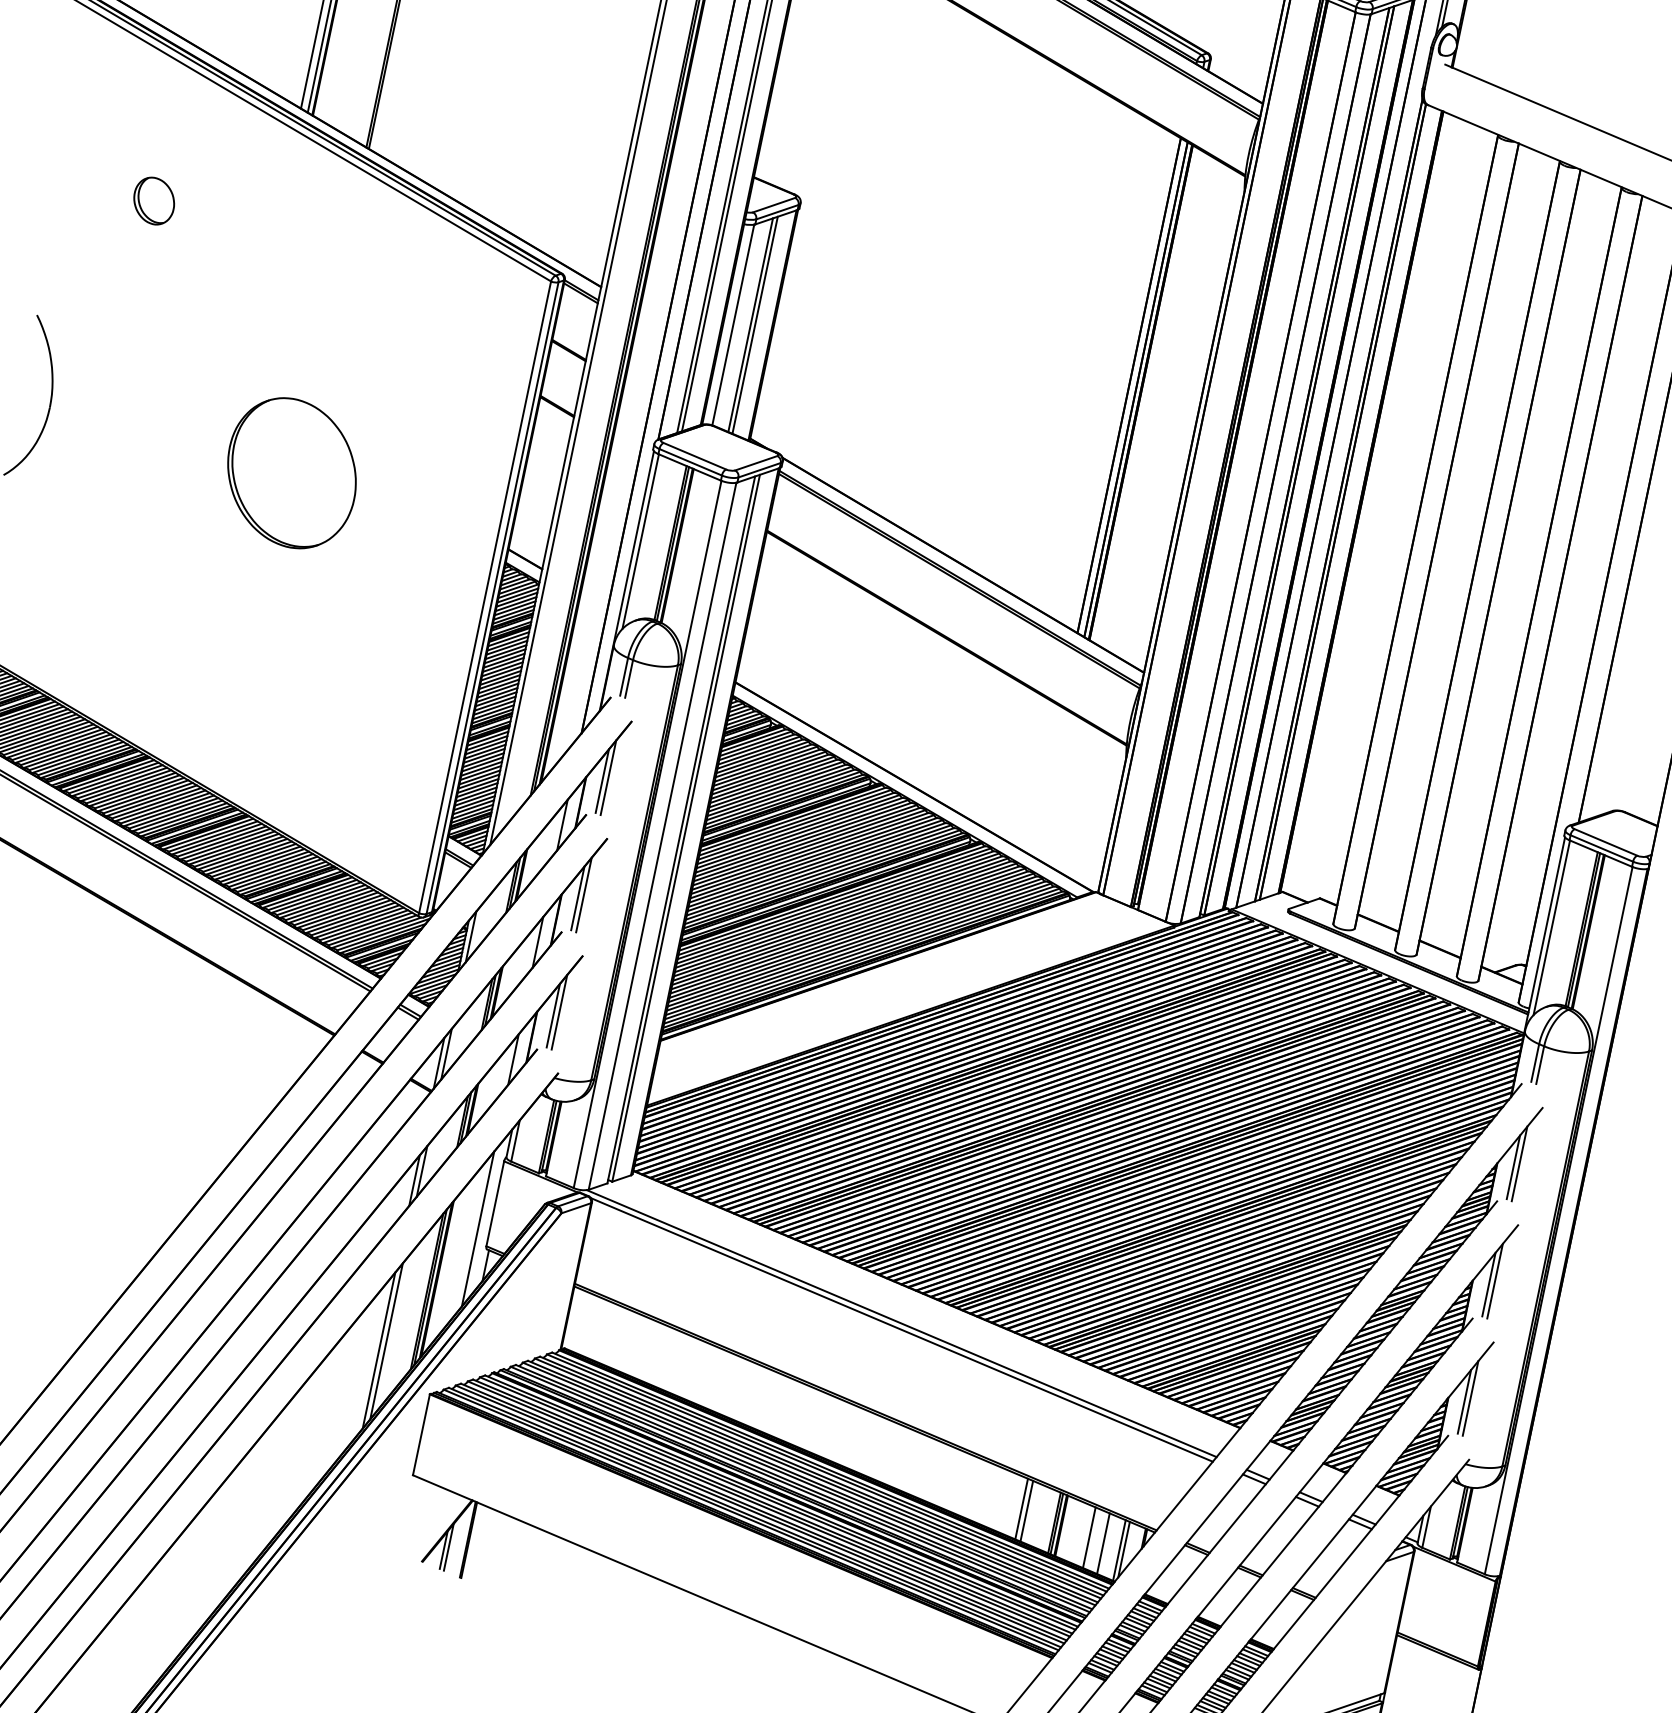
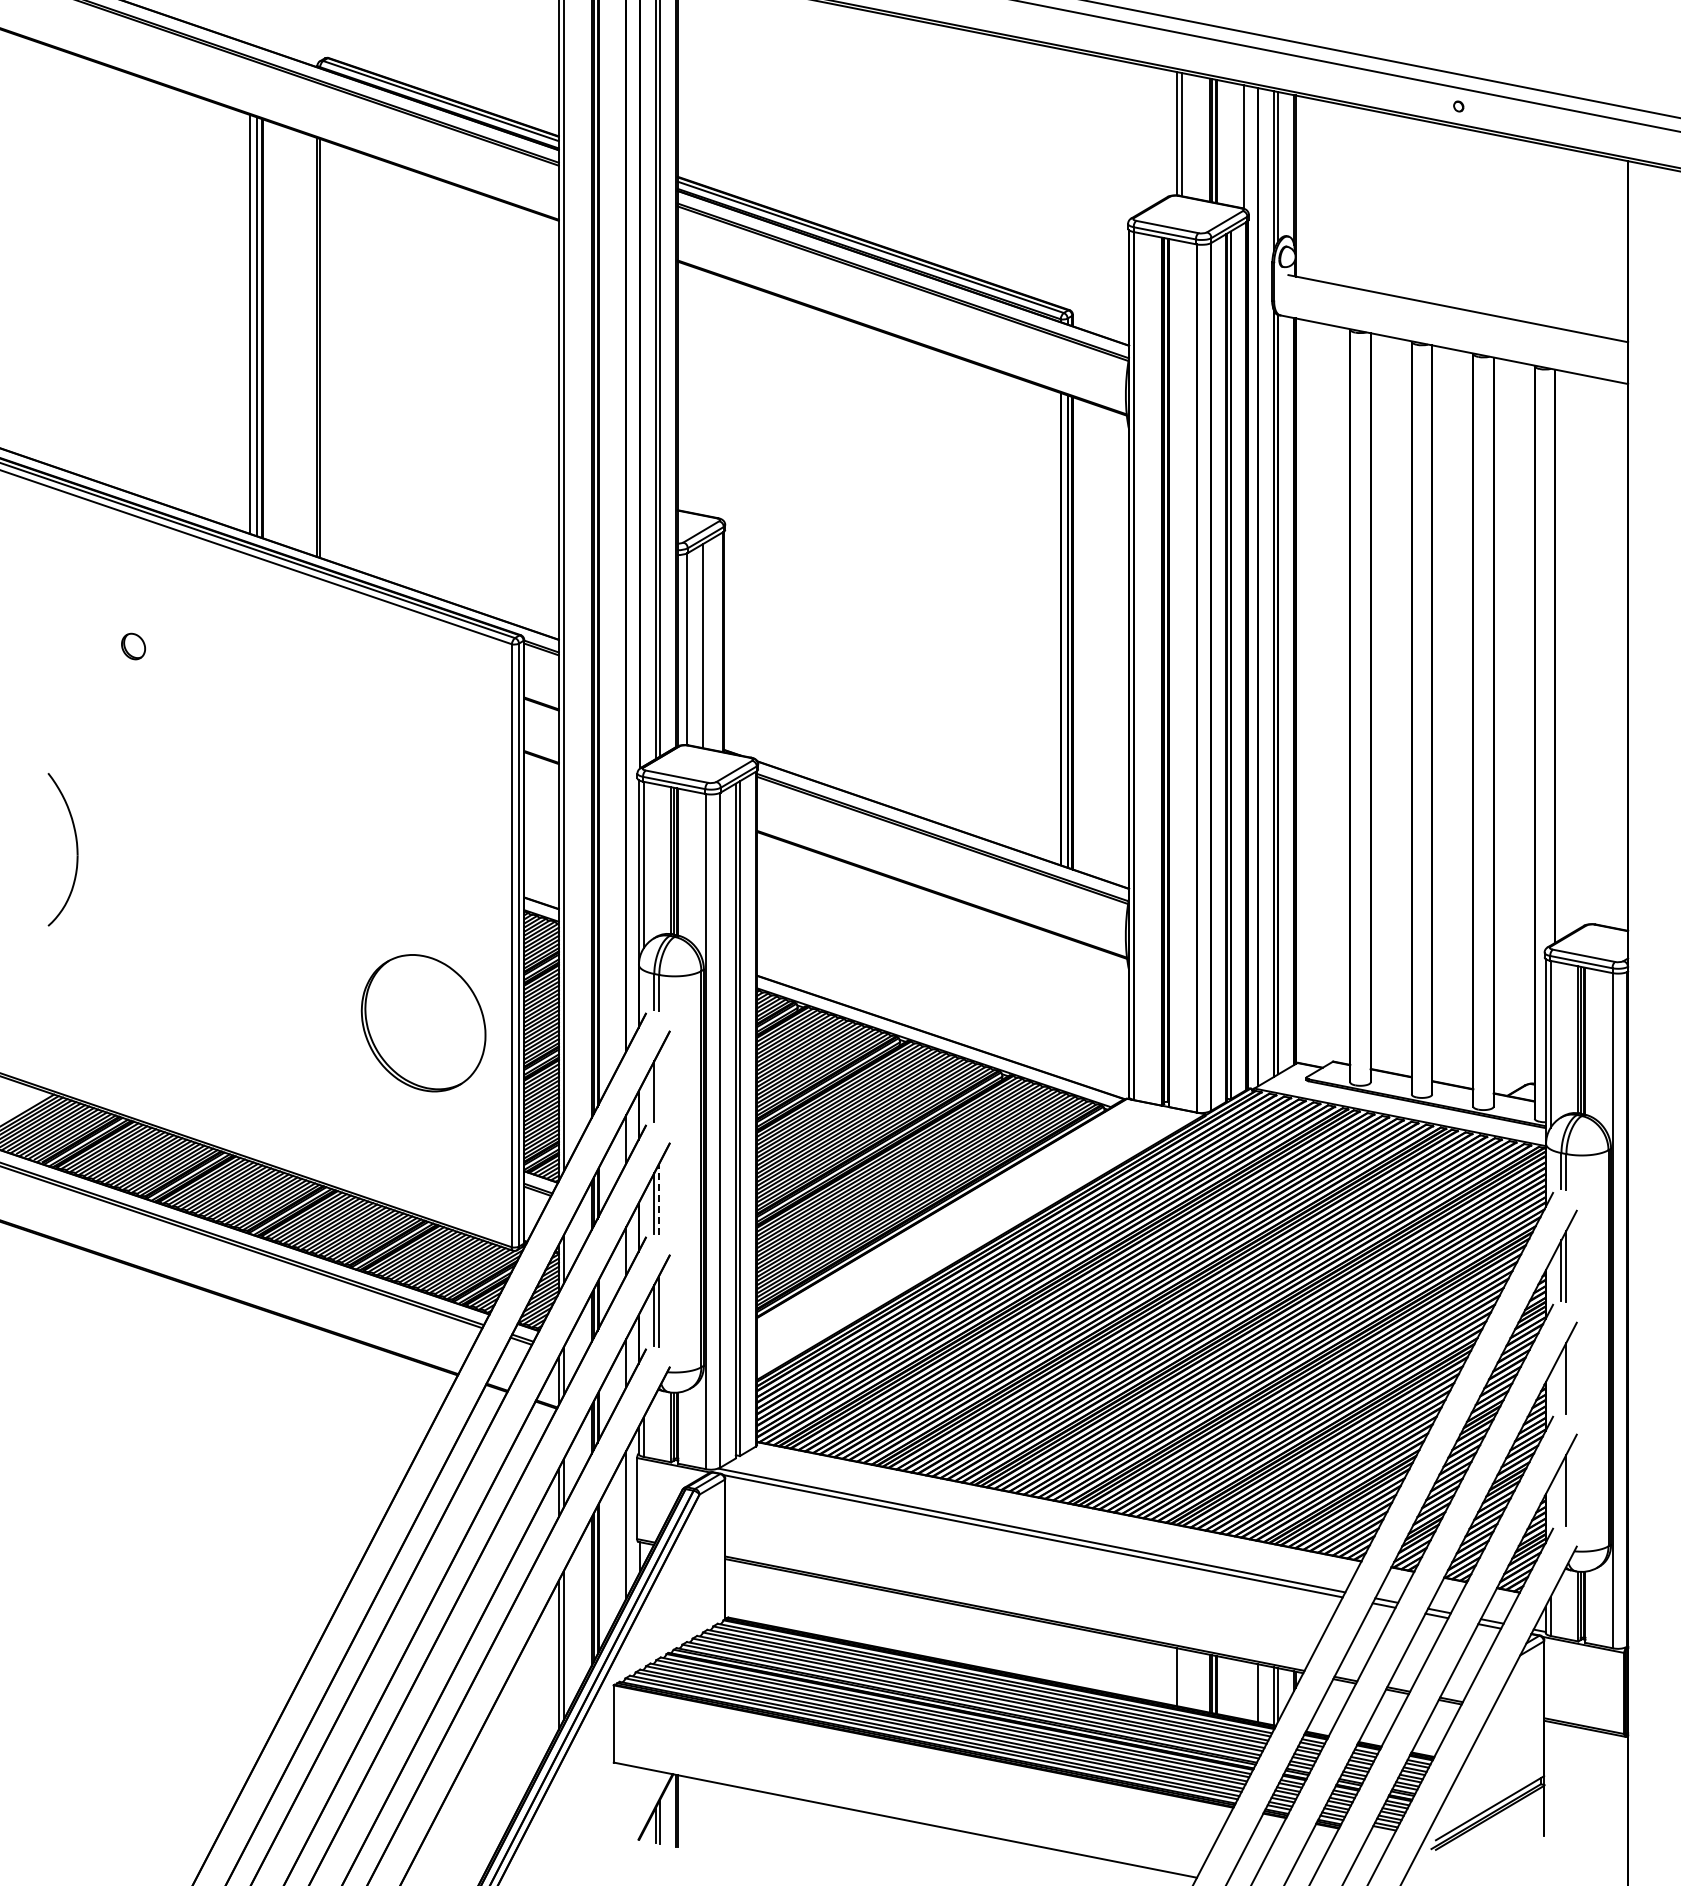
part: (154, 200) -> (133, 646), size x0.6
line: (754, 324) -> (706, 644), removed
part: (291, 473) -> (423, 1023), moved
line: (608, 777) -> (659, 1086), removed
line: (584, 895) -> (659, 1199), solid -> dashed
line: (1489, 1284) -> (1561, 1382), removed
line: (1464, 1401) -> (1561, 1494), removed
line: (1027, 1511) -> (1182, 1678), removed
line: (1089, 1537) -> (1244, 1690), removed

